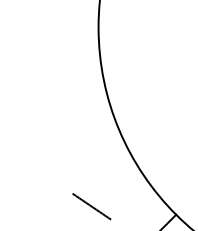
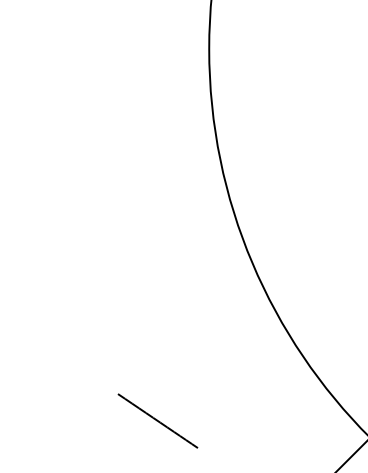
line: (91, 206) -> (157, 420), moved

